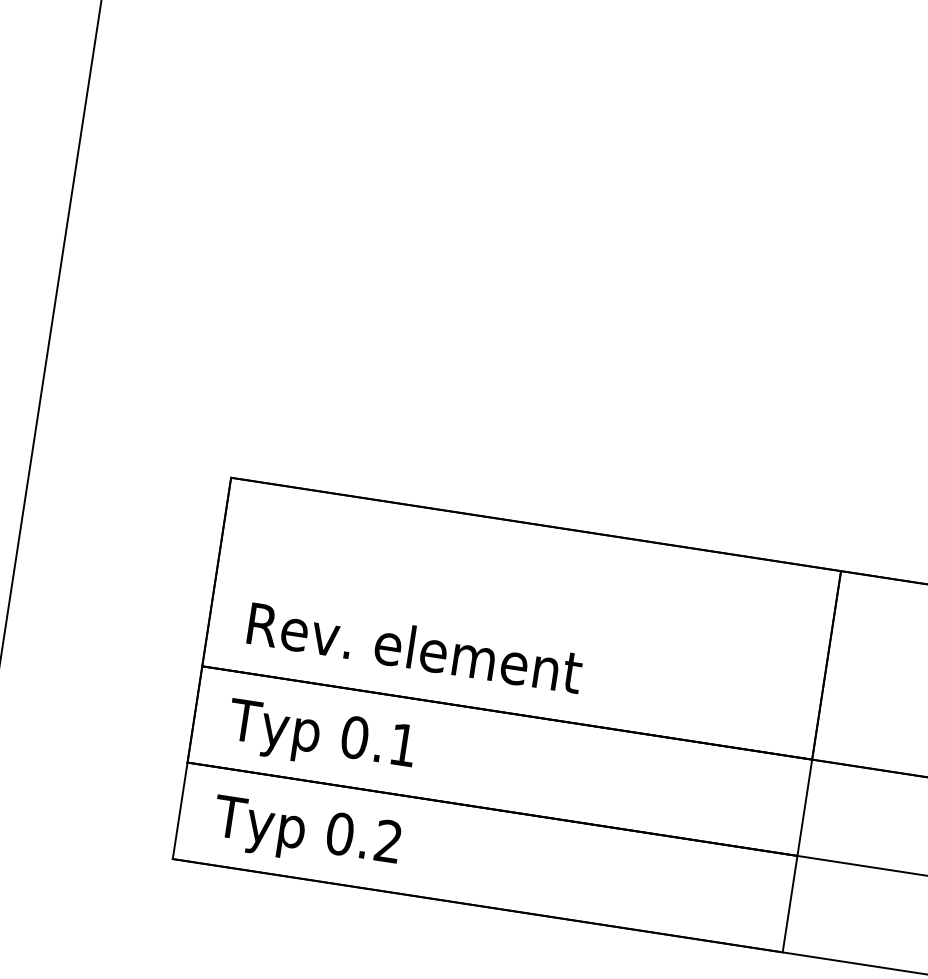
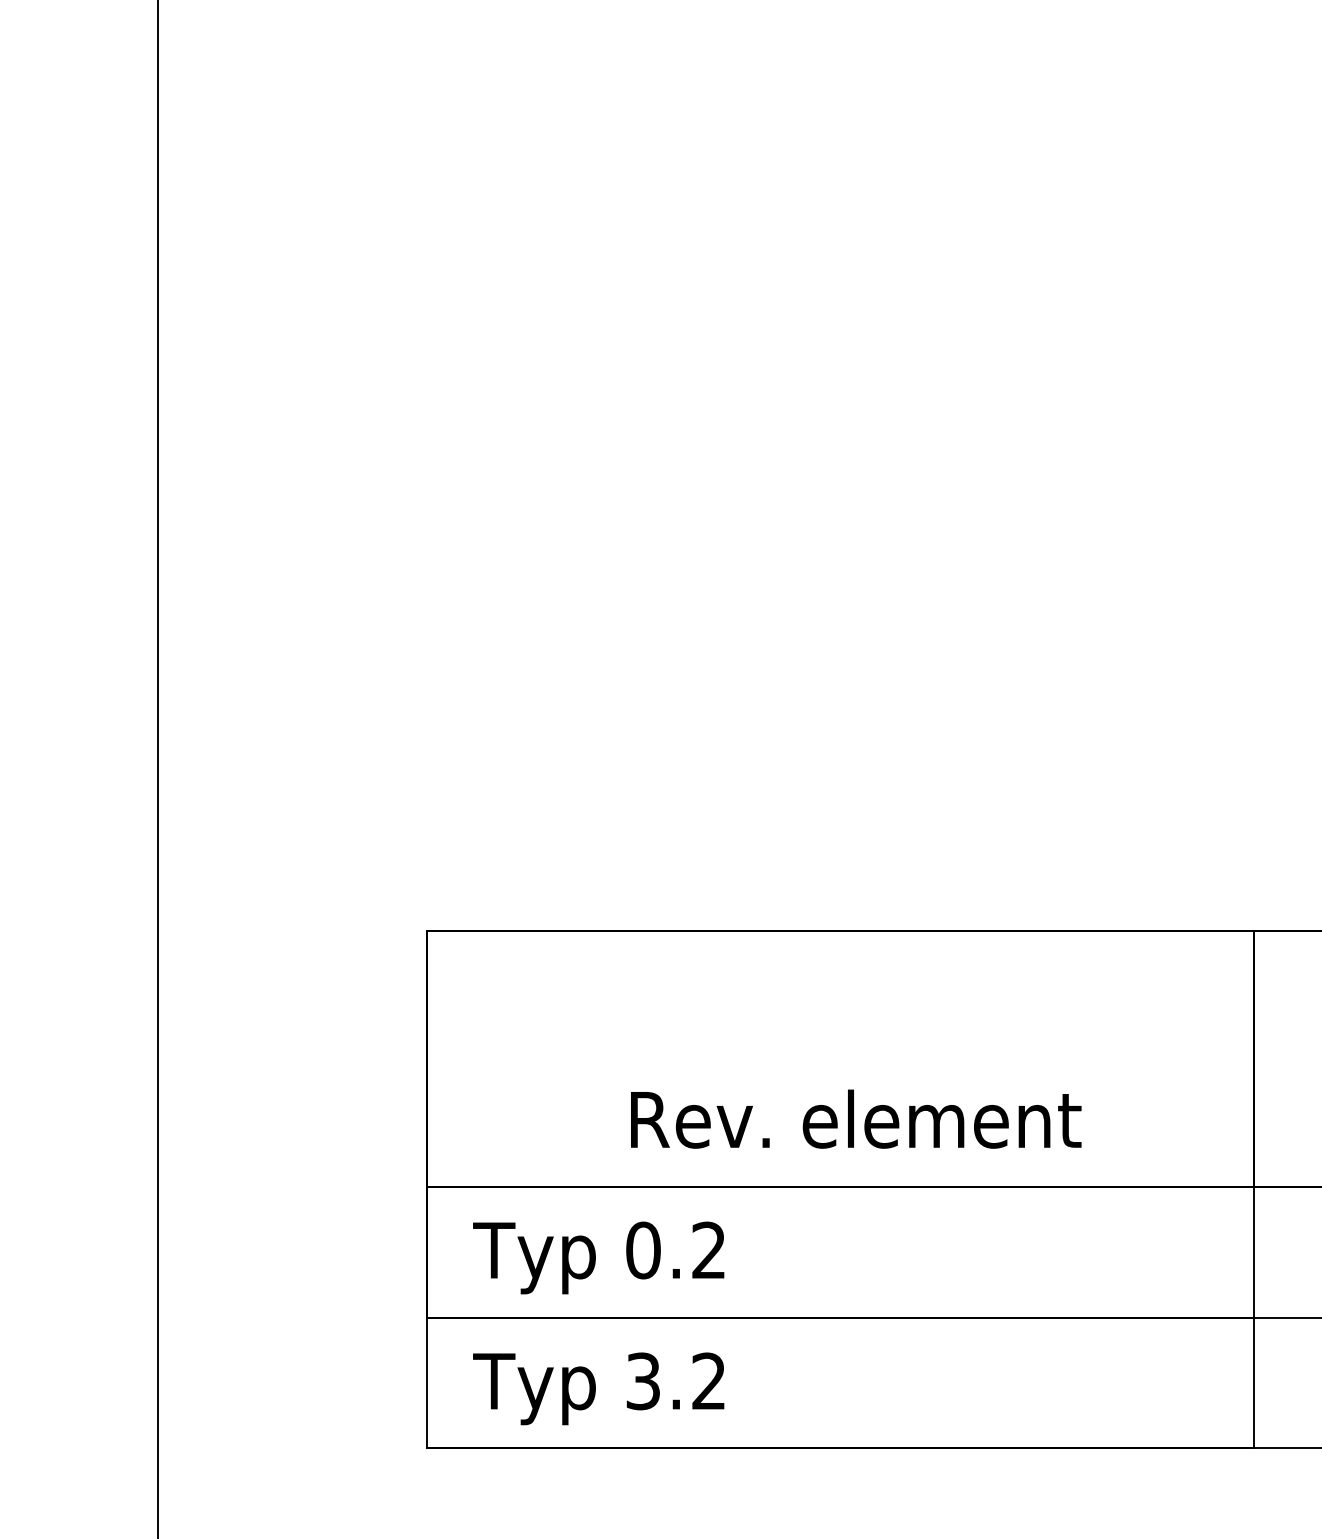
text: (415, 647) -> (856, 1118), moved
text: (403, 744) -> (708, 1249), 0.1 -> 0.2
text: (340, 834) -> (643, 1381), 0.2 -> 3.2

